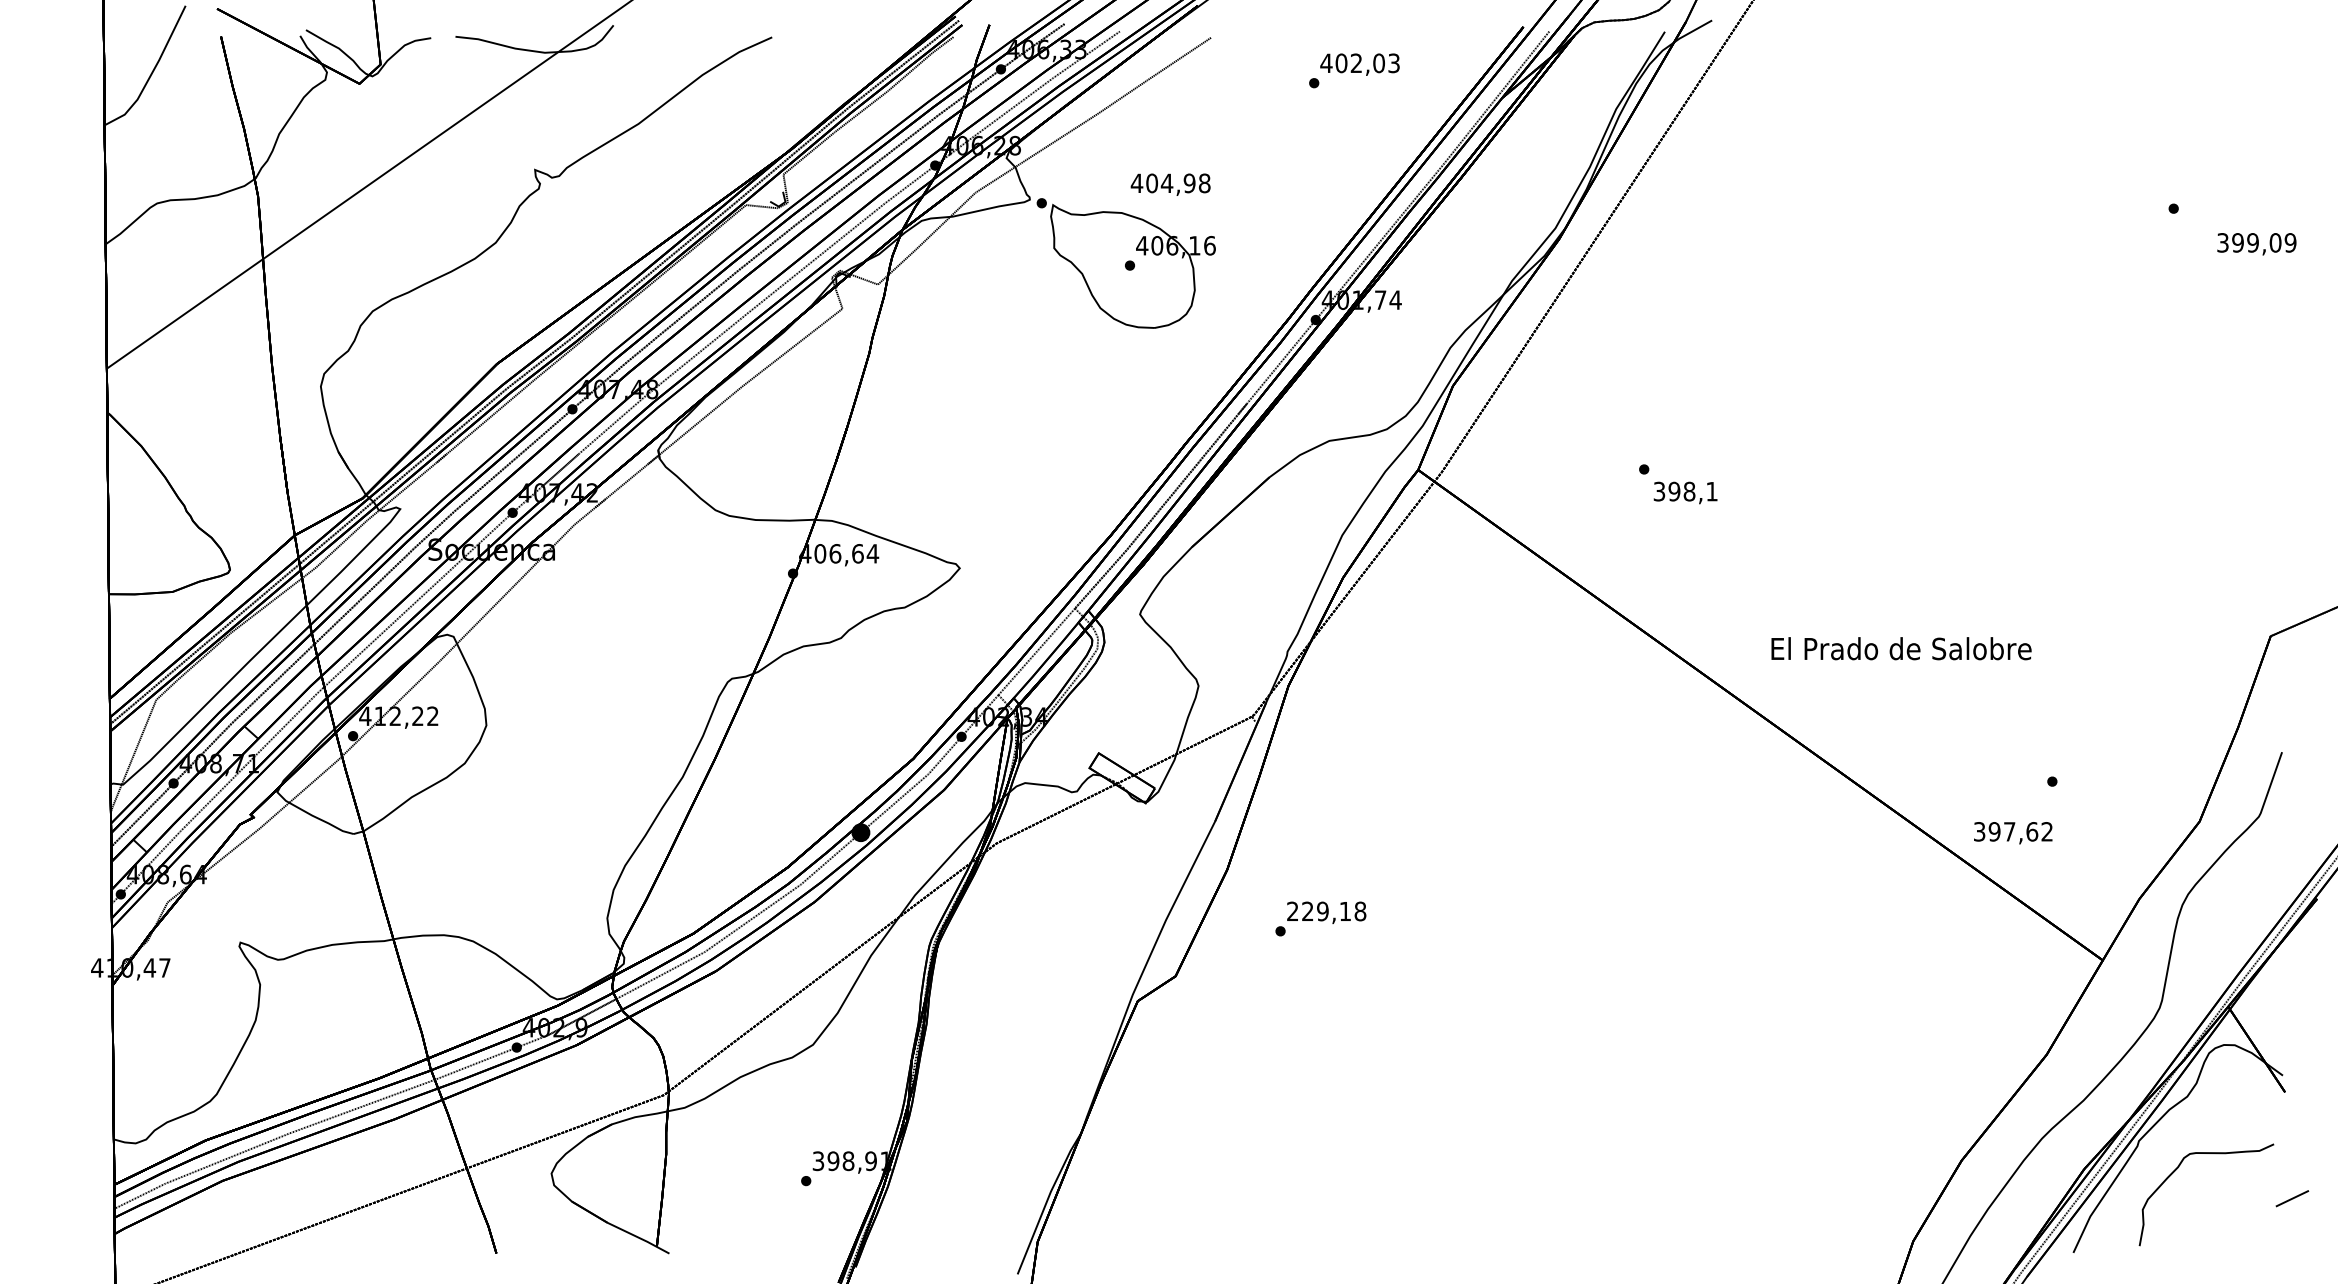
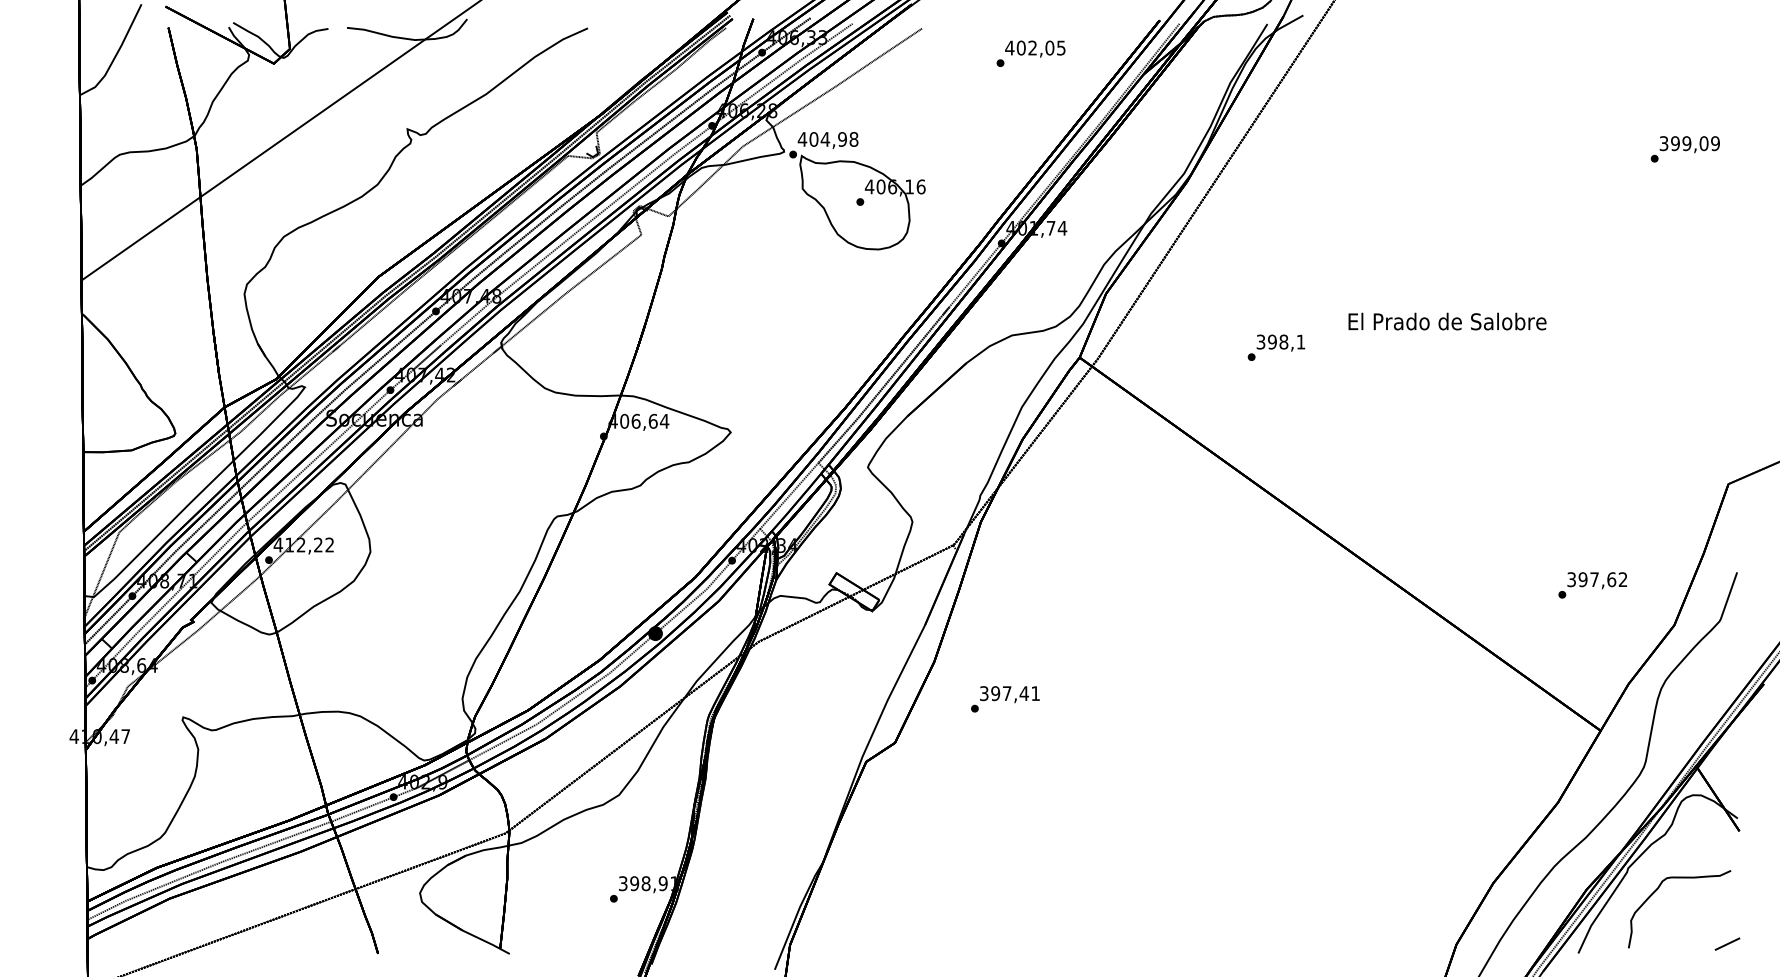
text: (1394, 62) -> (1061, 47), 402,03 -> 402,05
text: (1170, 184) -> (827, 140), moved
text: (2256, 244) -> (1689, 144), moved
text: (1685, 492) -> (1280, 342), moved
text: (1901, 648) -> (1447, 321), moved
text: (2013, 833) -> (1597, 580), moved
text: (1326, 911) -> (1009, 693), 229,18 -> 397,41
line: (2292, 1198) -> (1727, 944), moved

